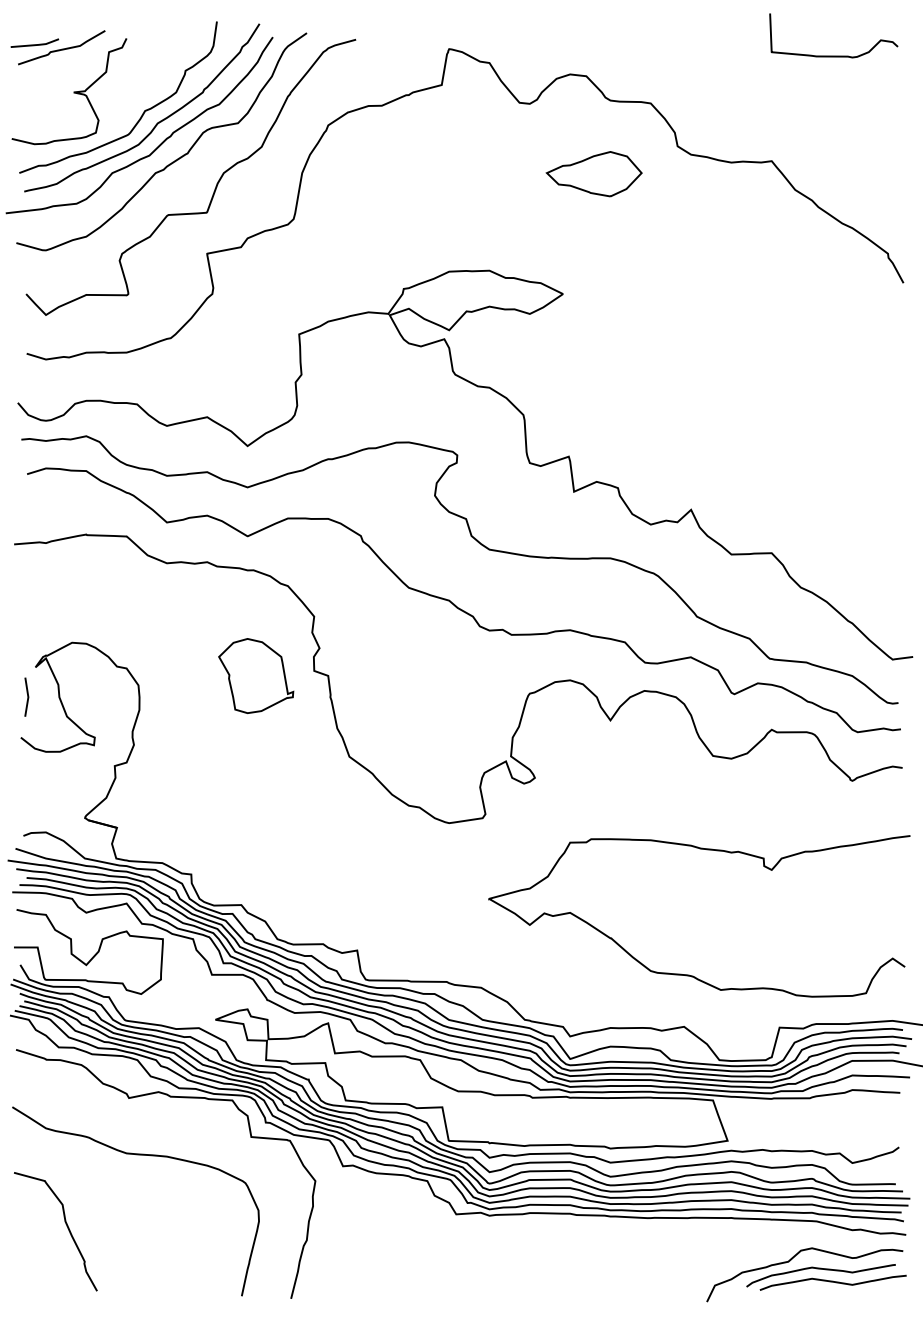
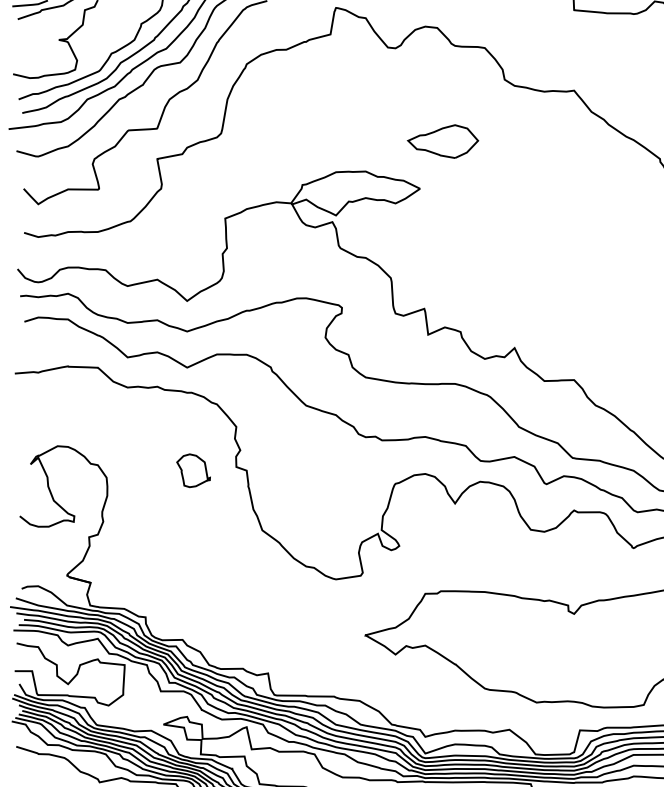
part: (593, 174) -> (442, 141), moved
part: (256, 675) -> (193, 470), size x0.6
line: (27, 696) -> (24, 485), removed

